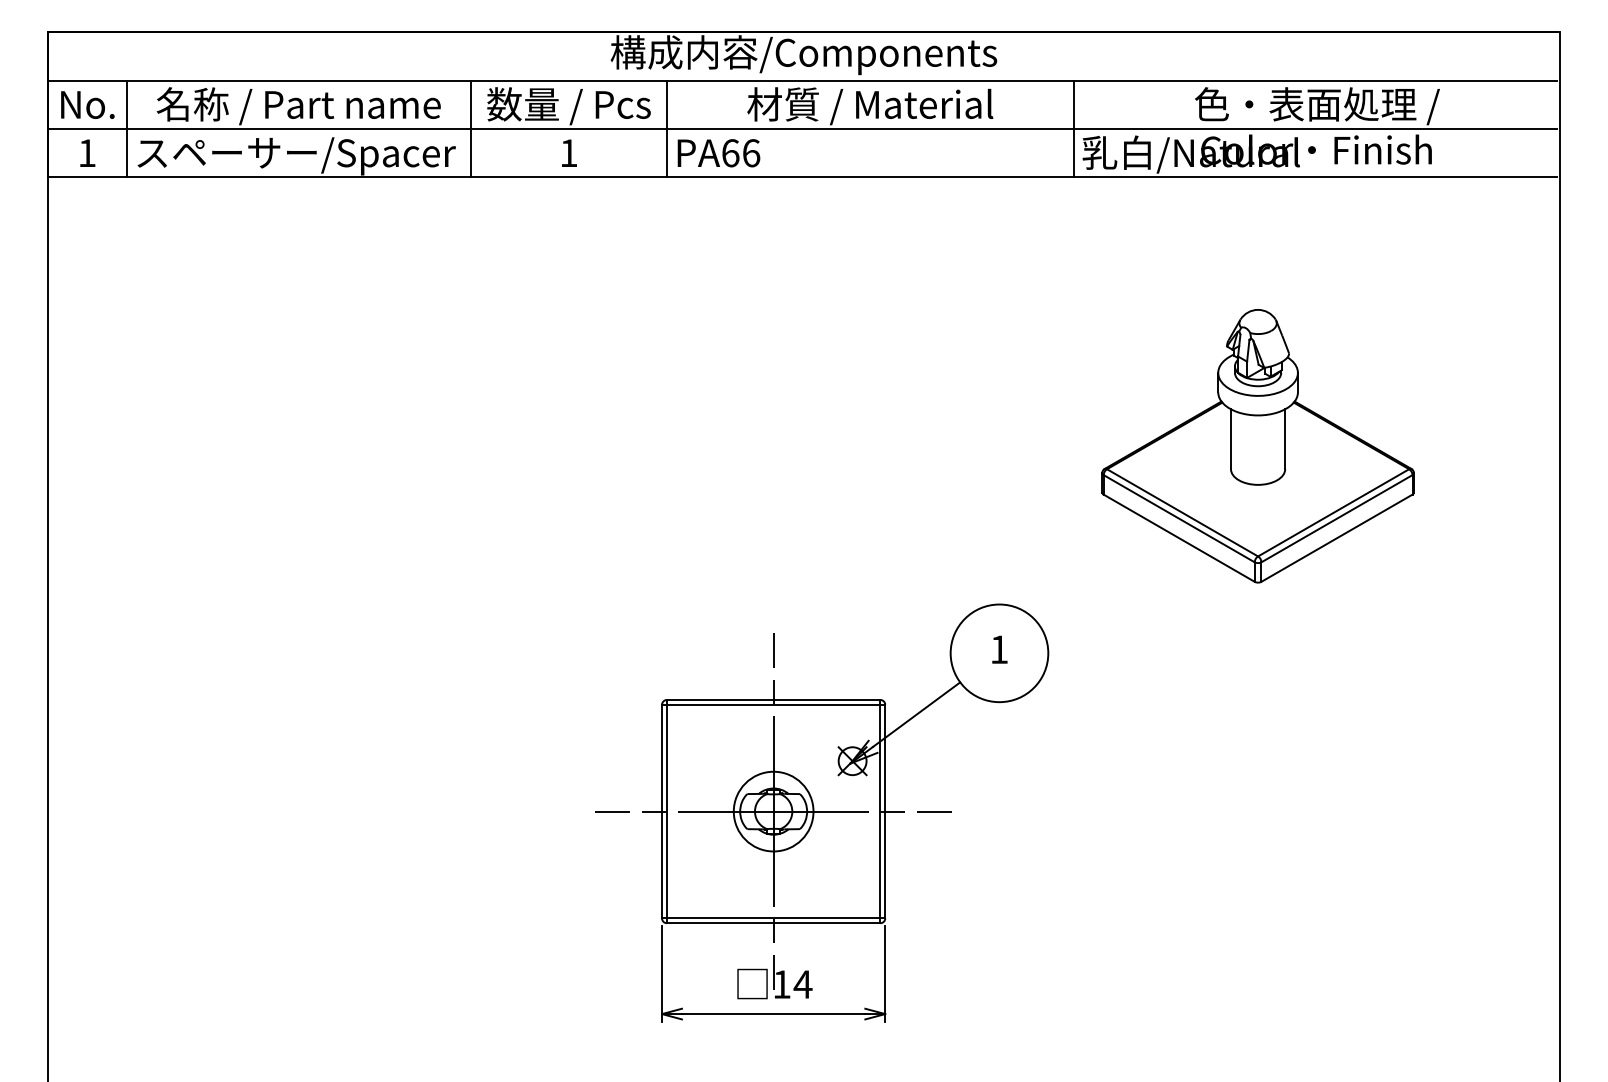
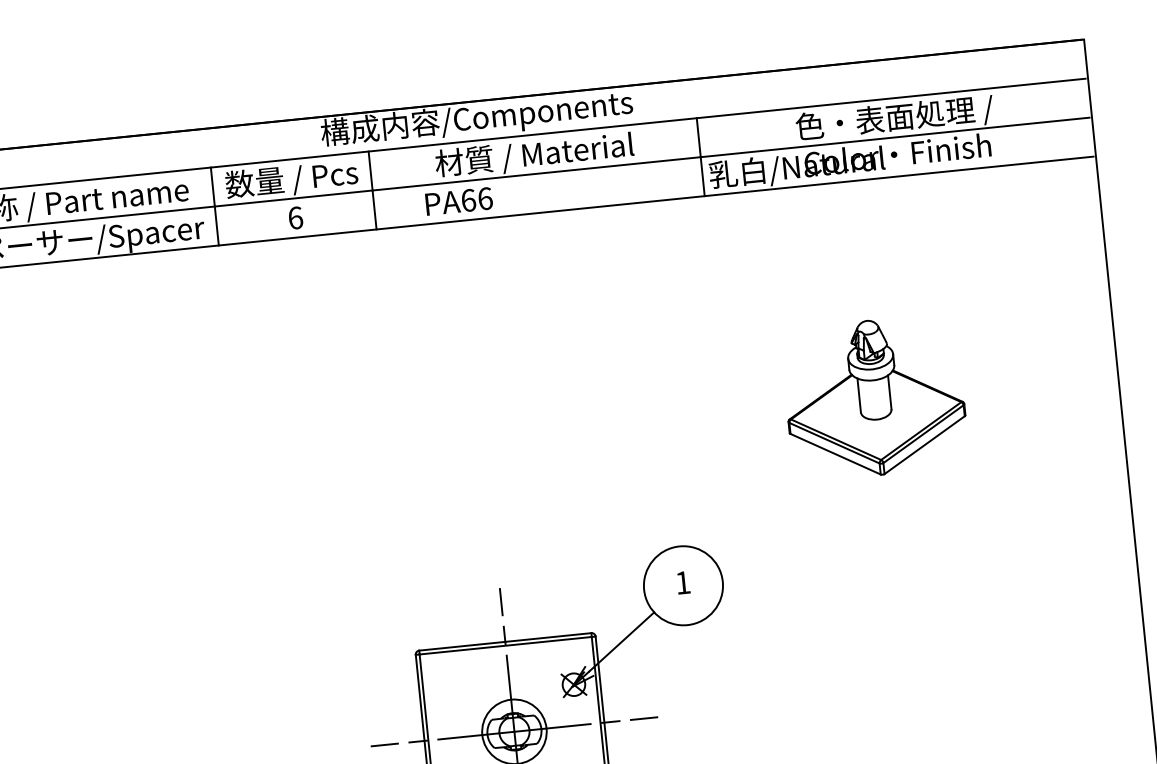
text: (568, 153) -> (295, 218), 1 -> 6
text: (718, 153) -> (458, 201), moved
part: (1257, 446) -> (874, 398), size x0.7

